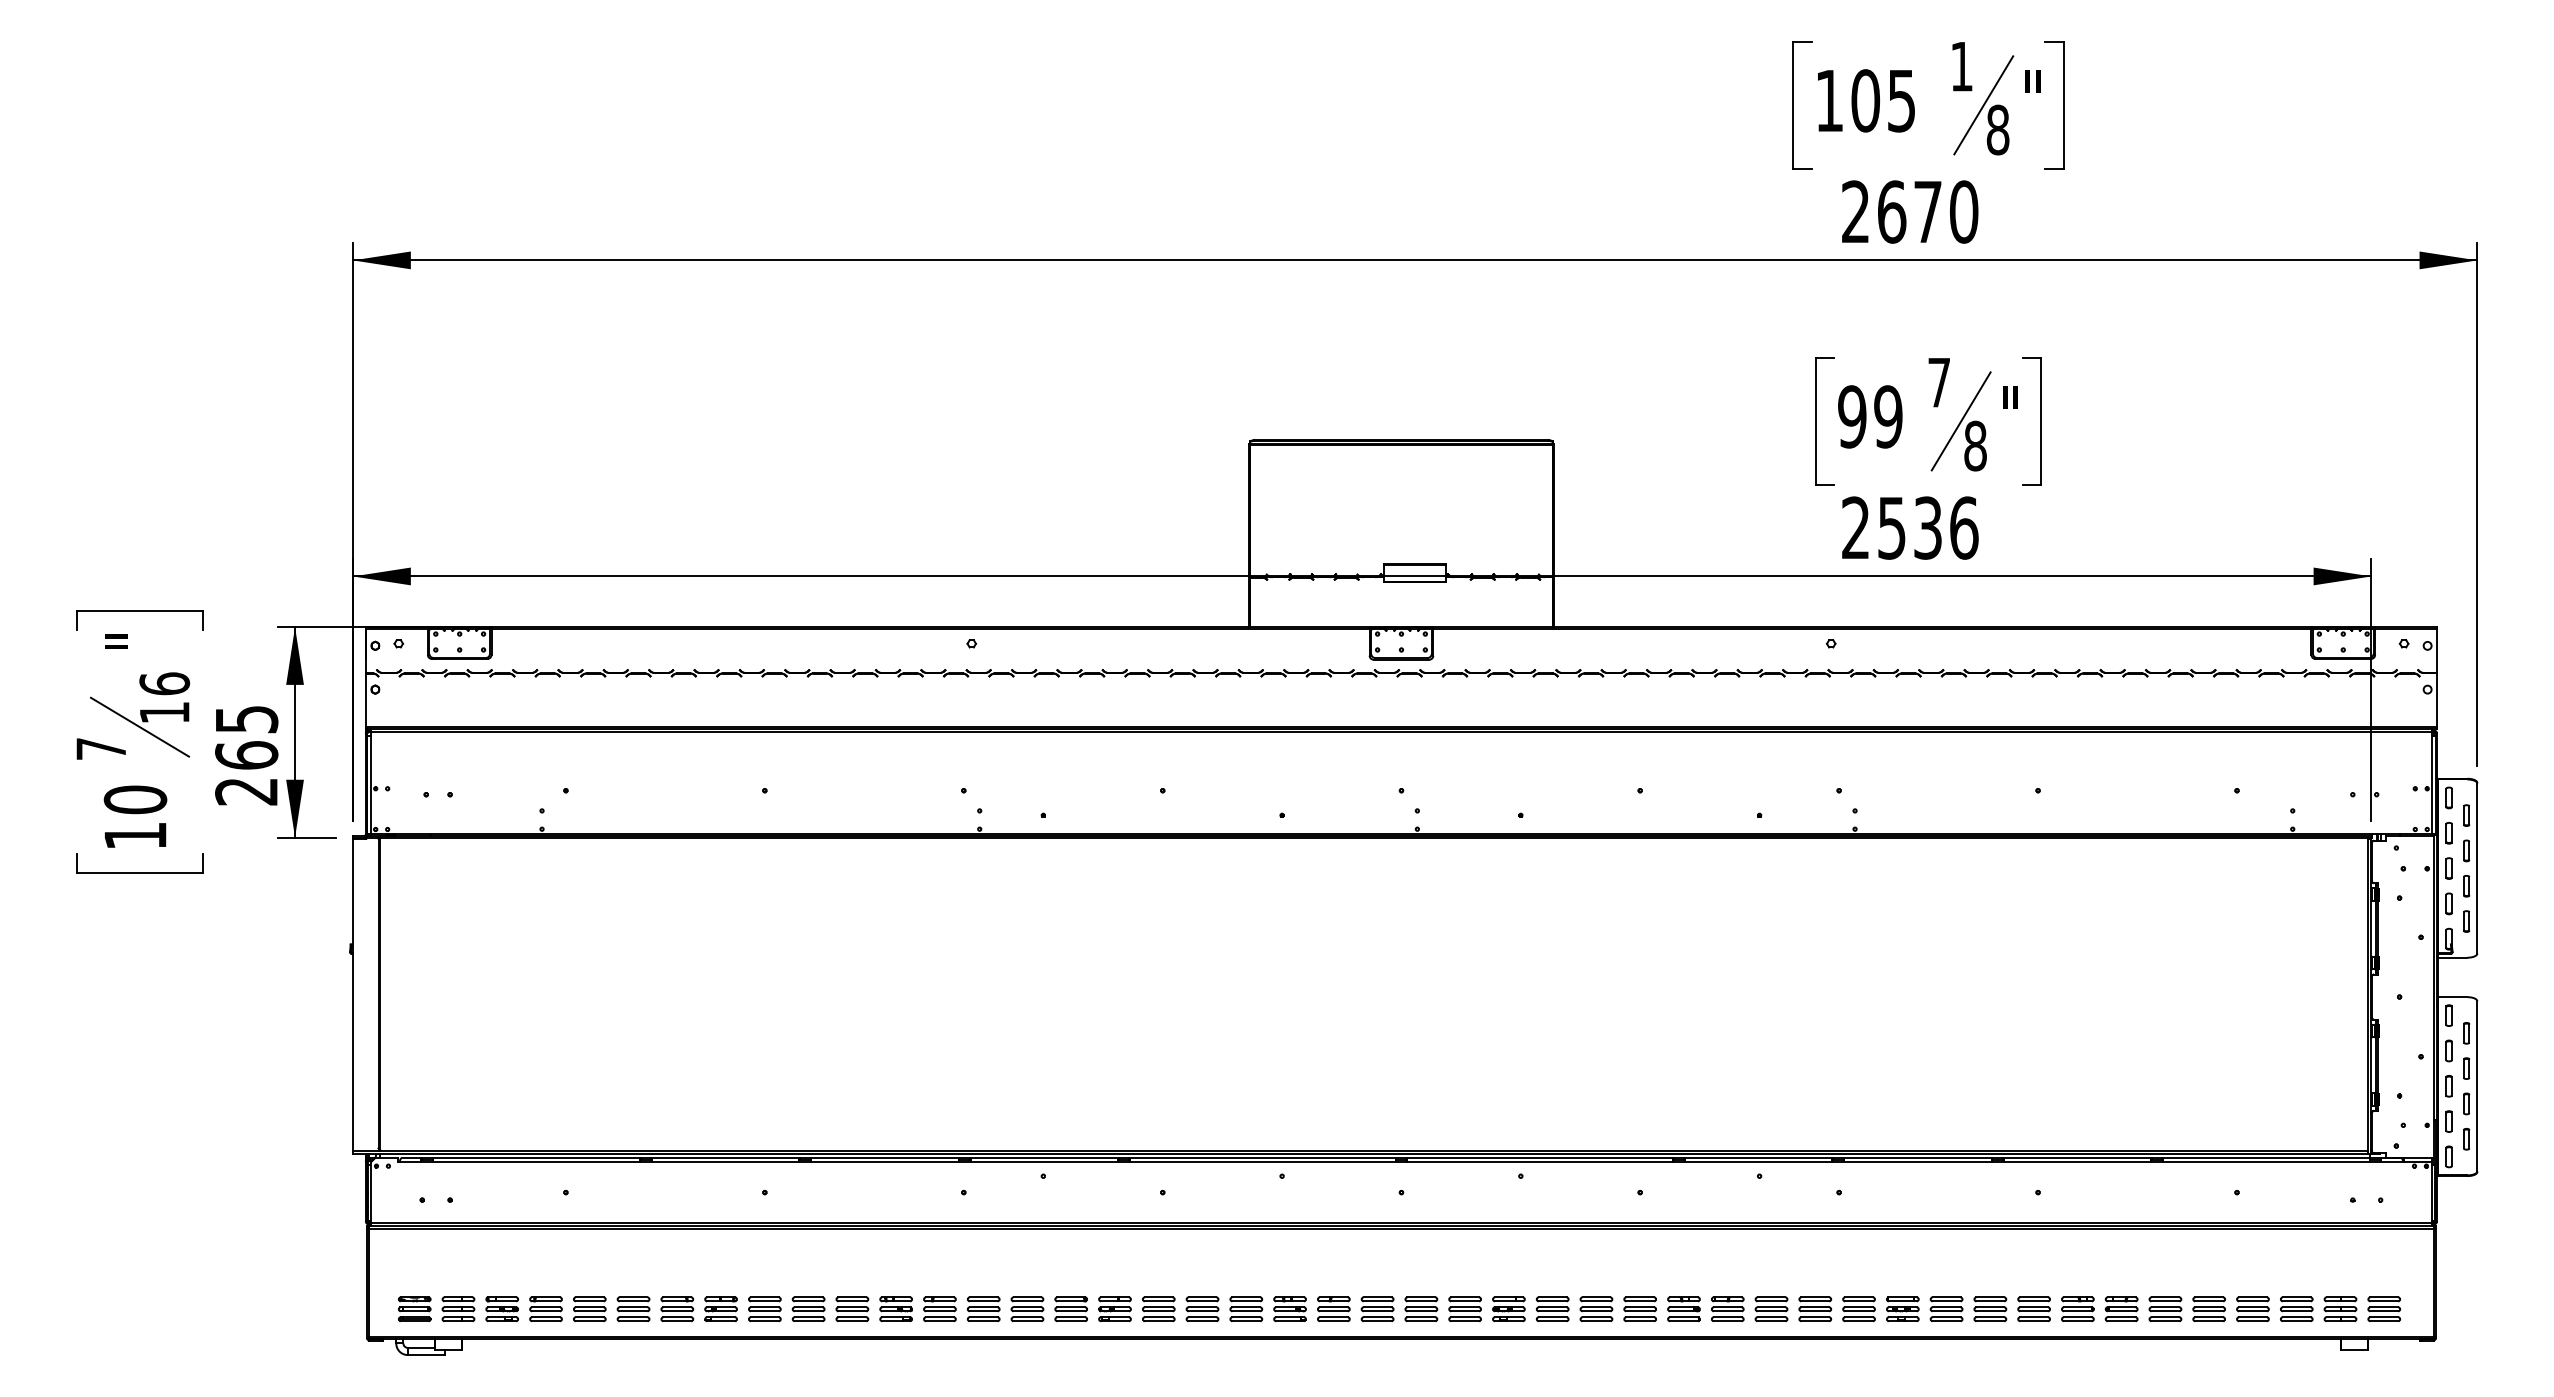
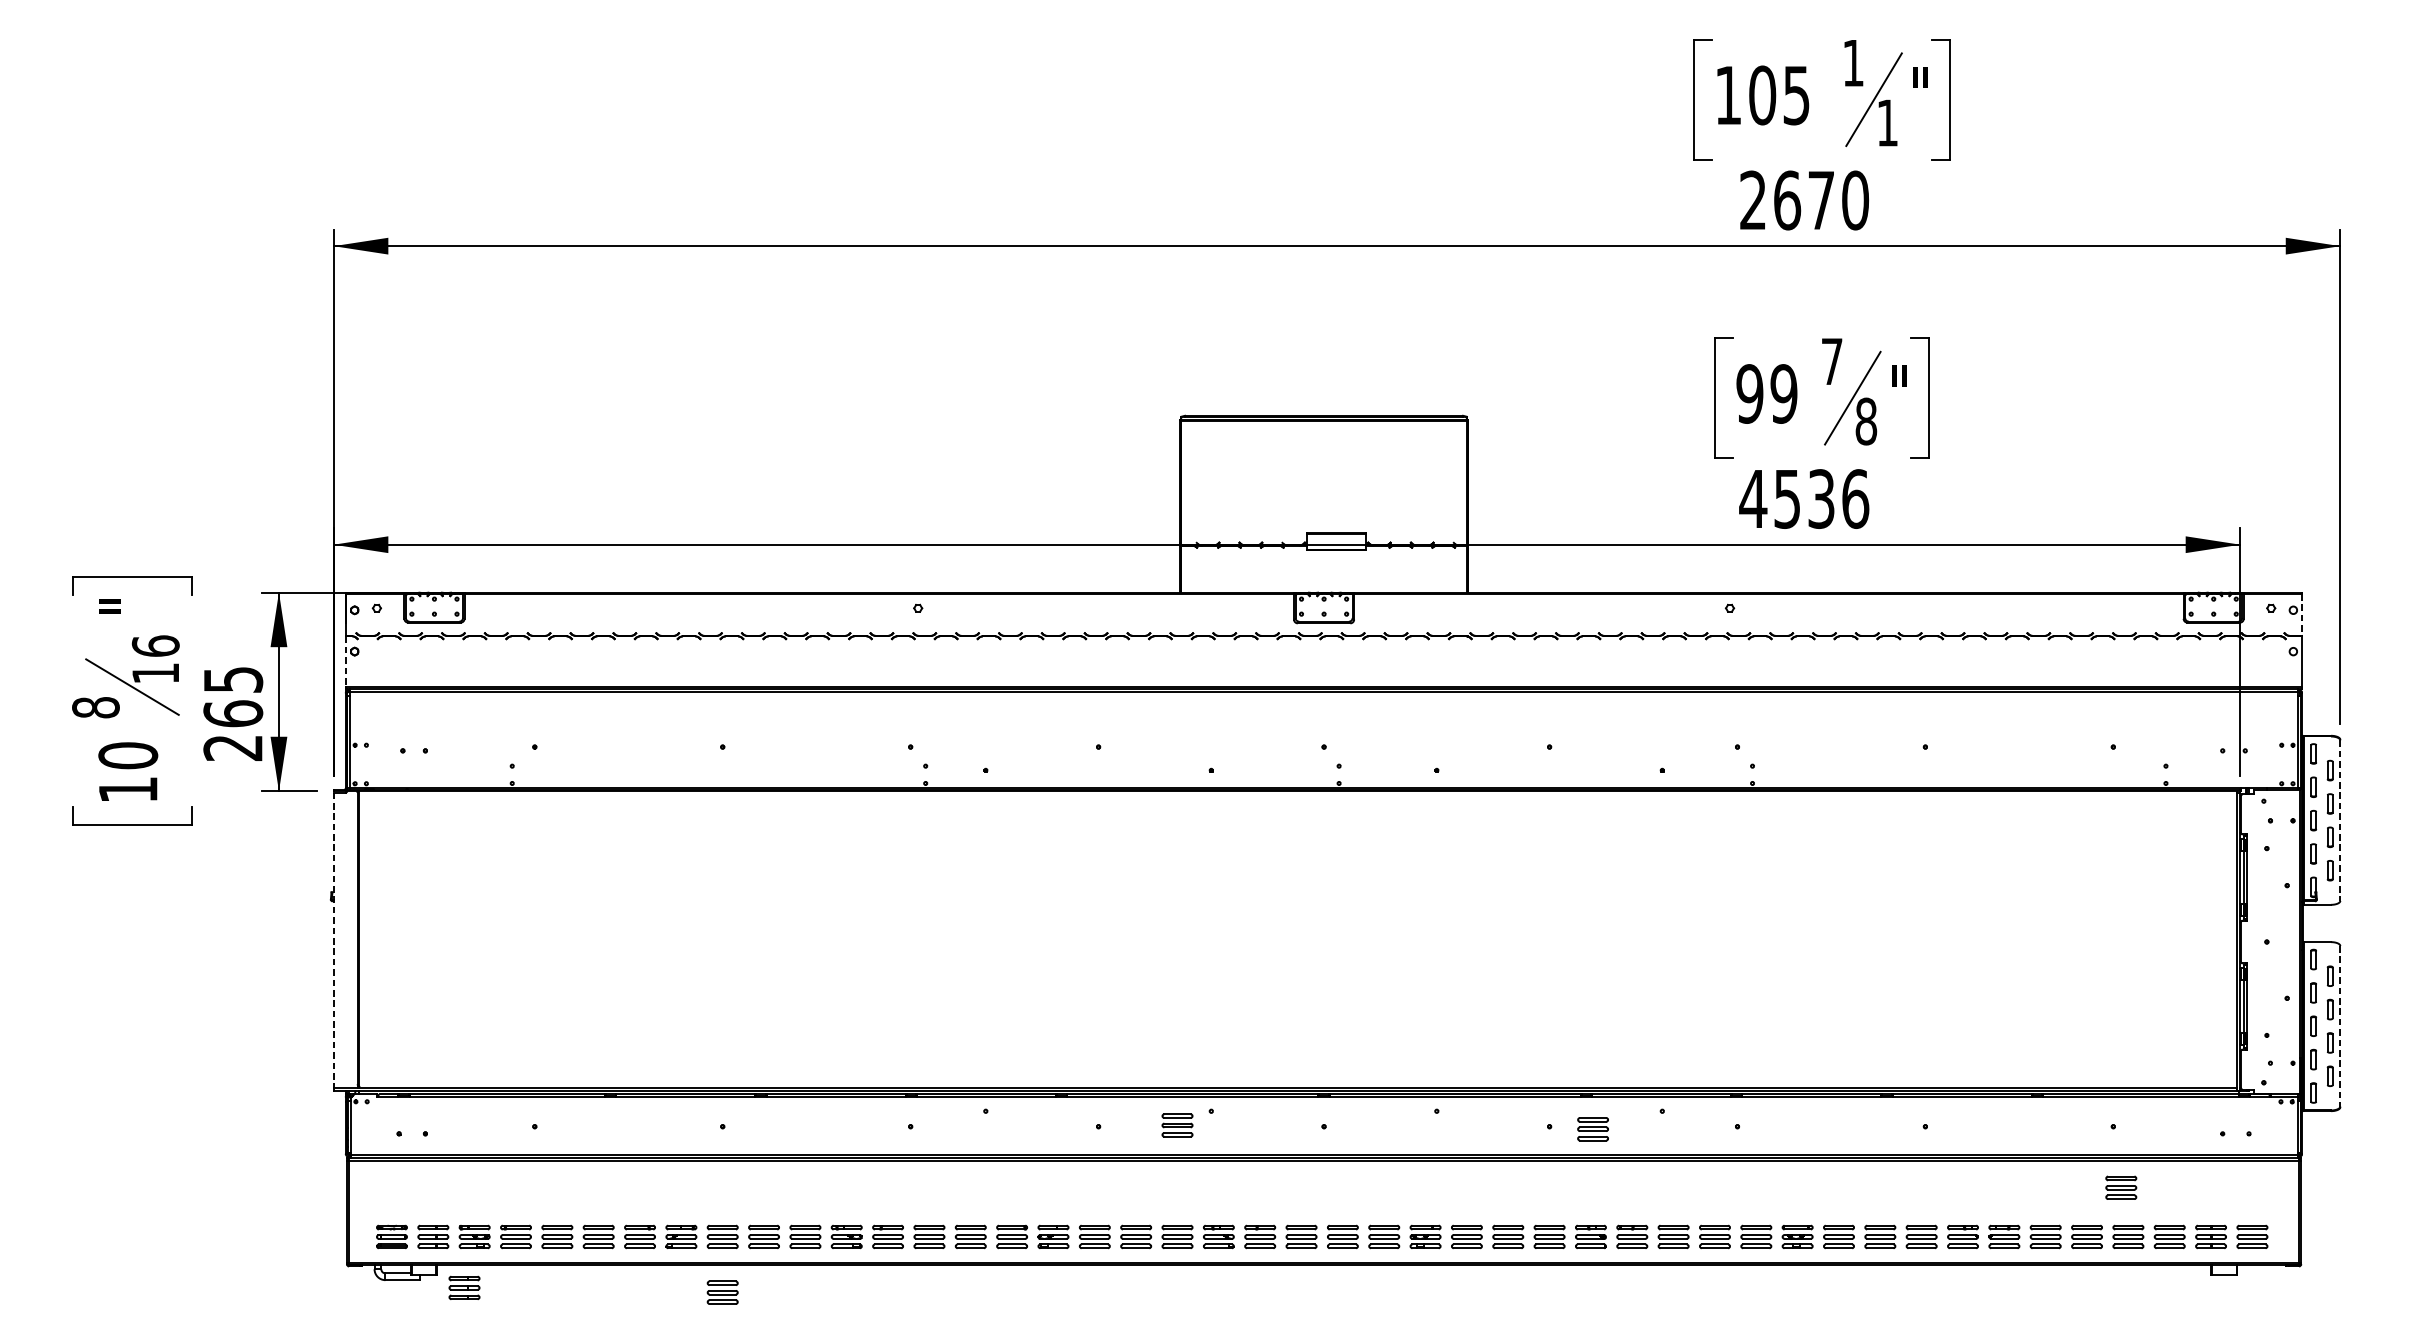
text: (1997, 129) -> (1887, 122), 8 -> 1
text: (1855, 527) -> (1752, 498), 2536 -> 4536
line: (2437, 651) -> (2302, 615), solid -> dashed
line: (365, 700) -> (345, 661), solid -> dashed
text: (101, 748) -> (96, 707), 7 -> 8
line: (2477, 868) -> (2340, 820), solid -> dashed
line: (353, 995) -> (334, 940), solid -> dashed
line: (2477, 1086) -> (2340, 1026), solid -> dashed
part: (1246, 1190) -> (1177, 1124), added
part: (1686, 1194) -> (1593, 1128), added
part: (2245, 1256) -> (2121, 1187), added
part: (491, 1362) -> (464, 1287), added
part: (764, 1368) -> (722, 1292), added

